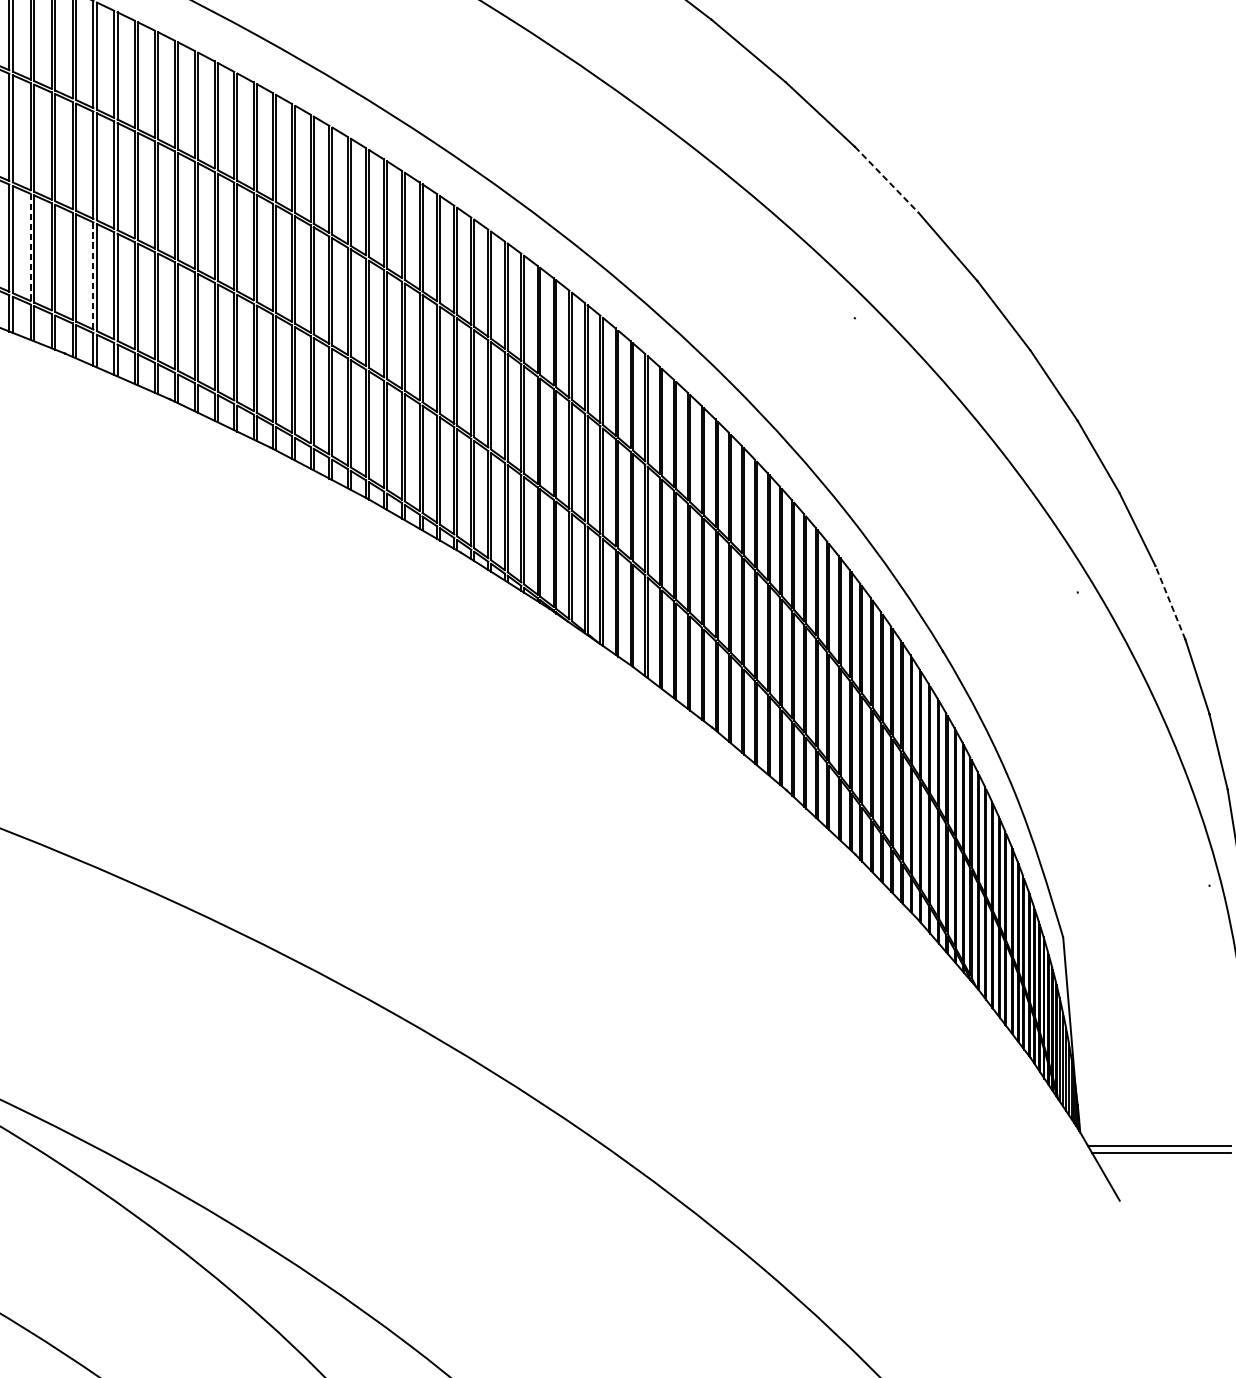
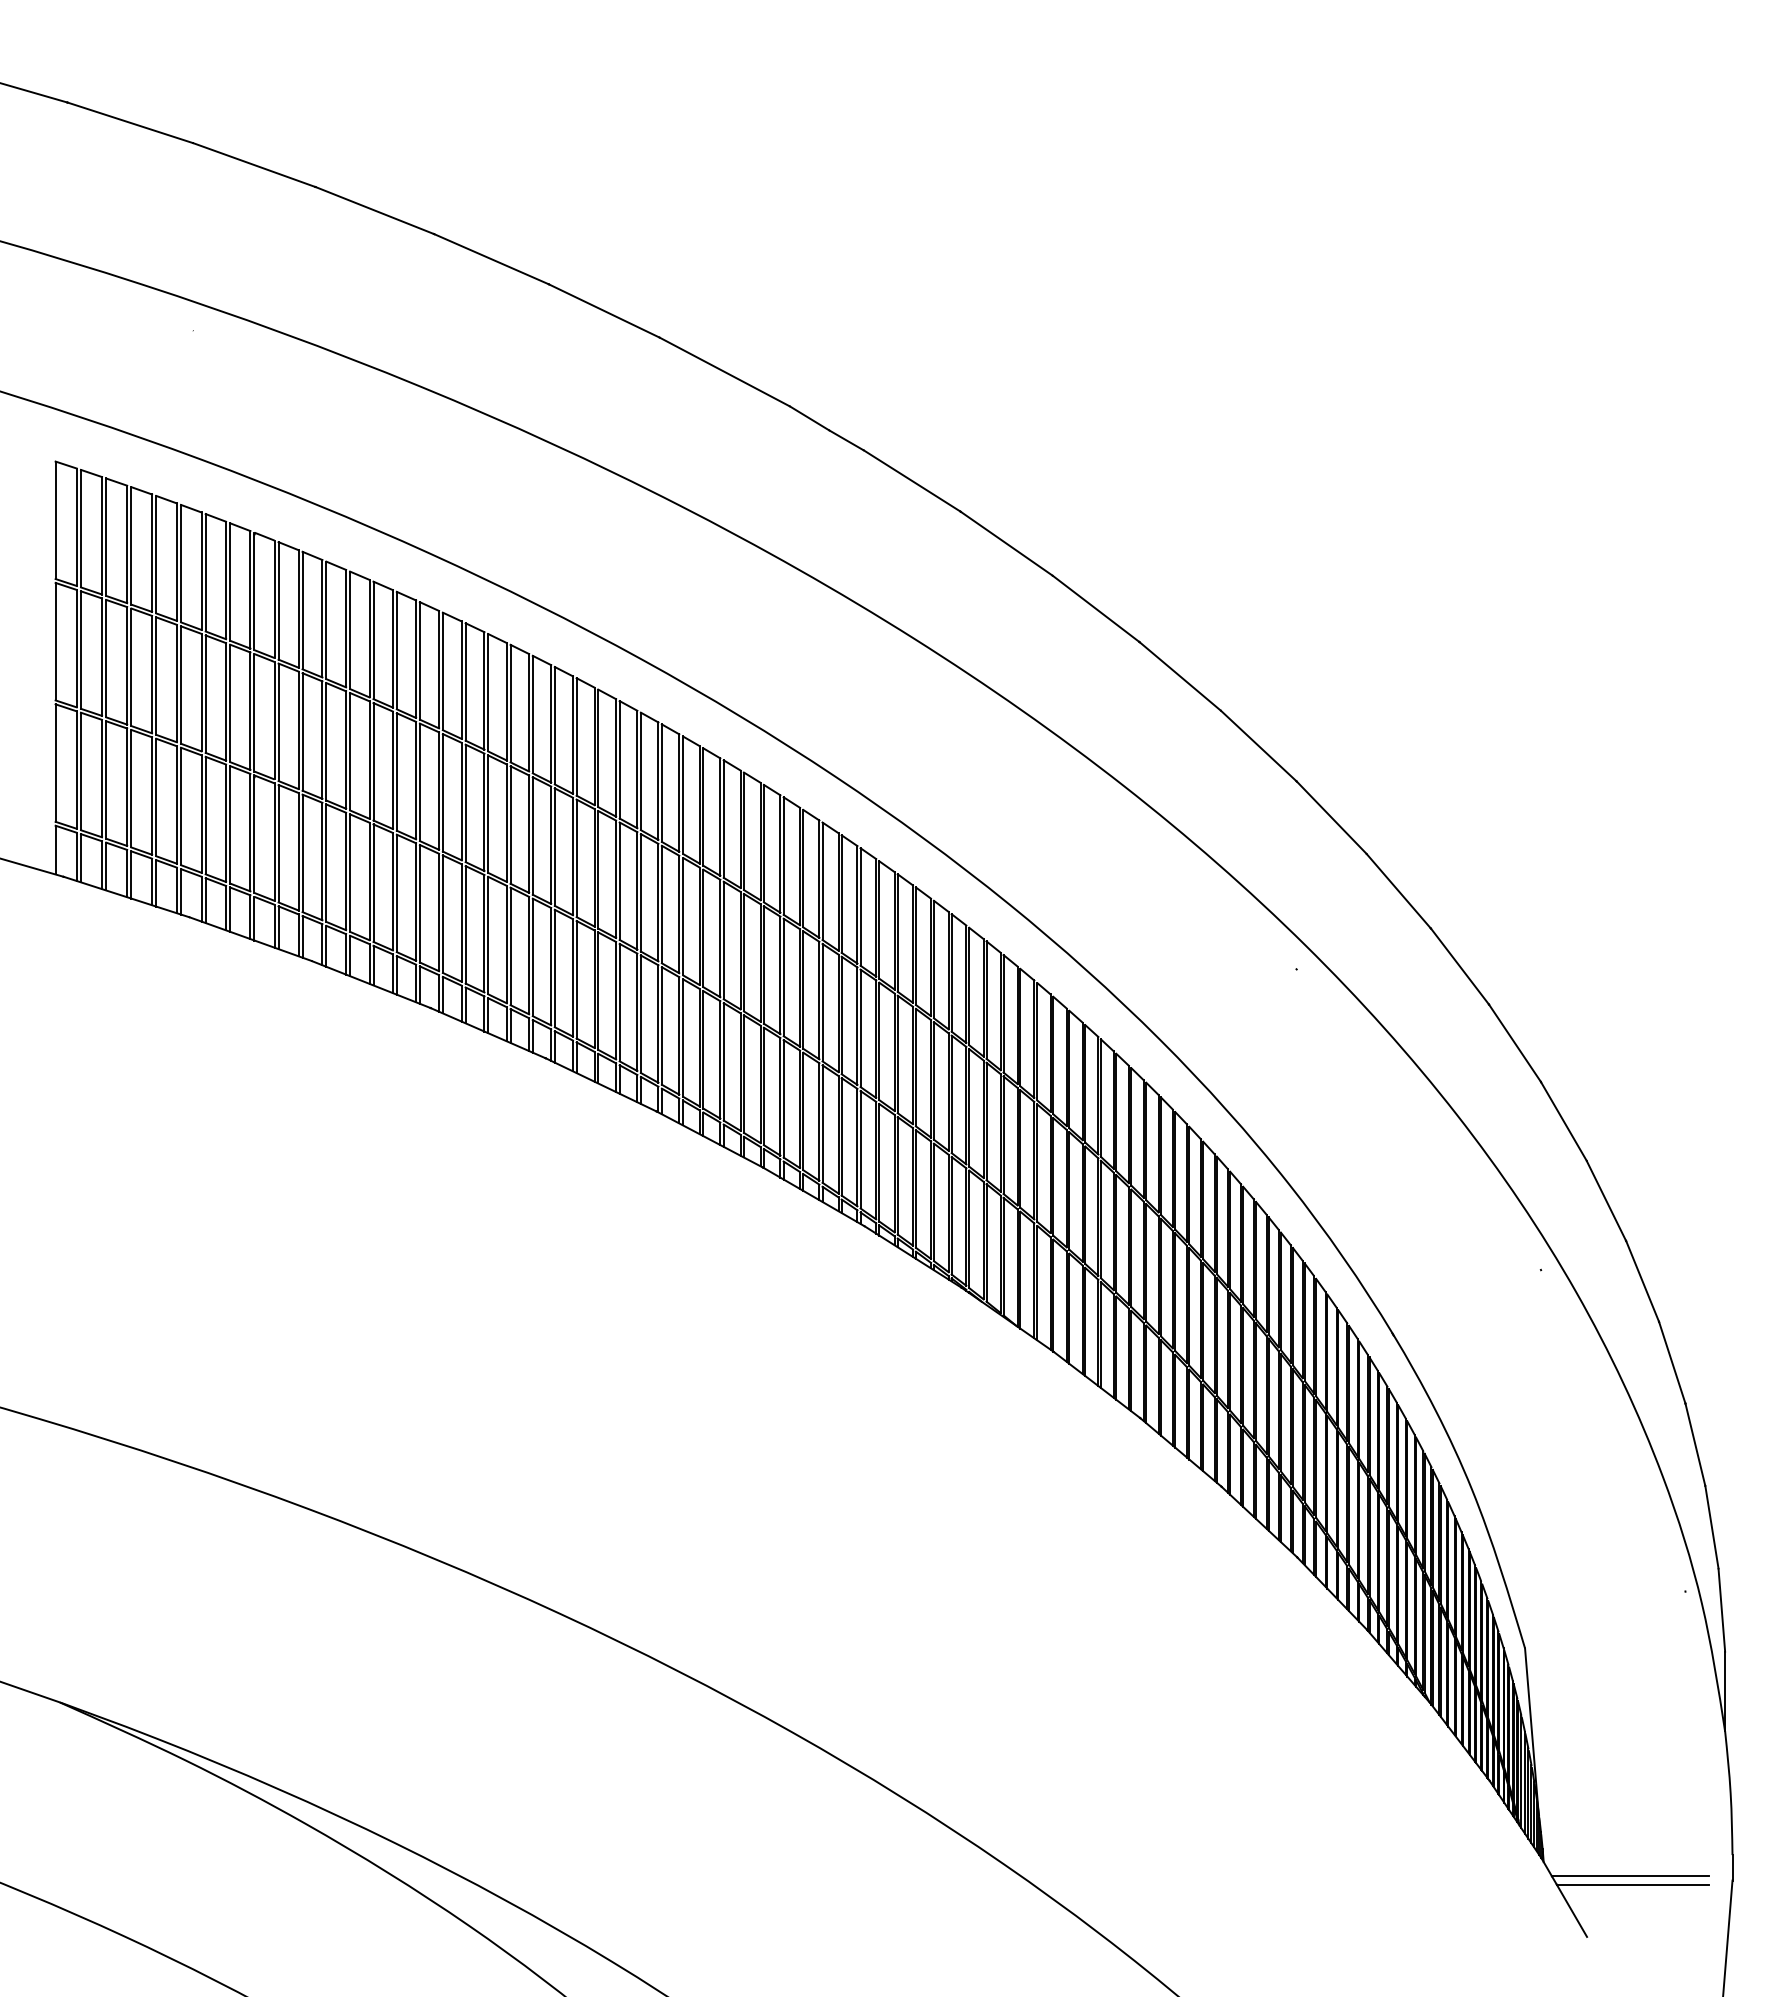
line: (887, 180) -> (1332, 818), dashed -> solid
line: (30, 247) -> (392, 891), dashed -> solid
line: (93, 276) -> (461, 923), dashed -> solid
line: (1170, 602) -> (1642, 1281), dashed -> solid

